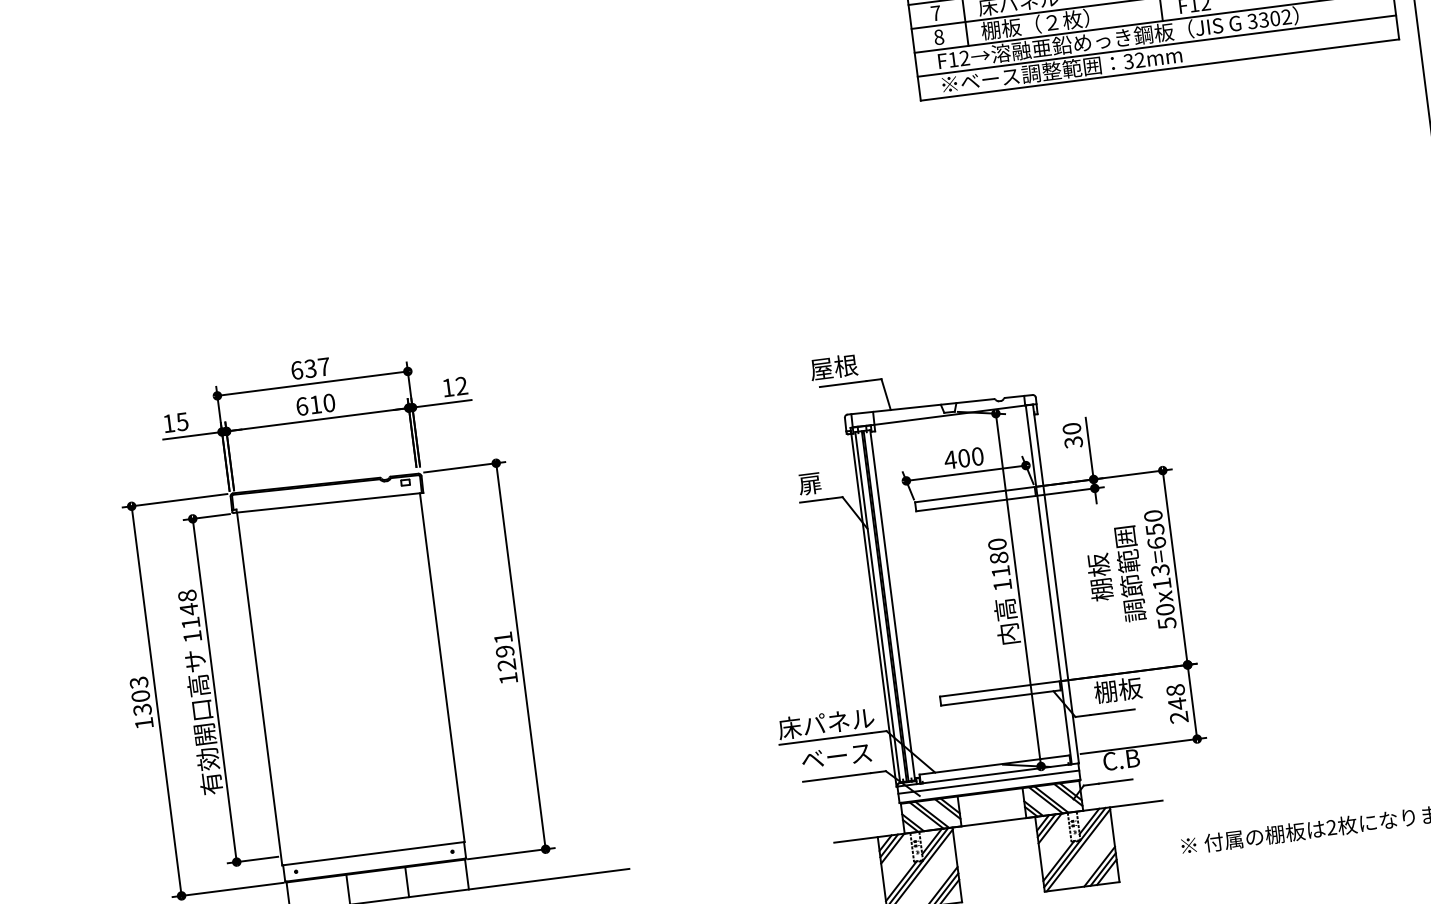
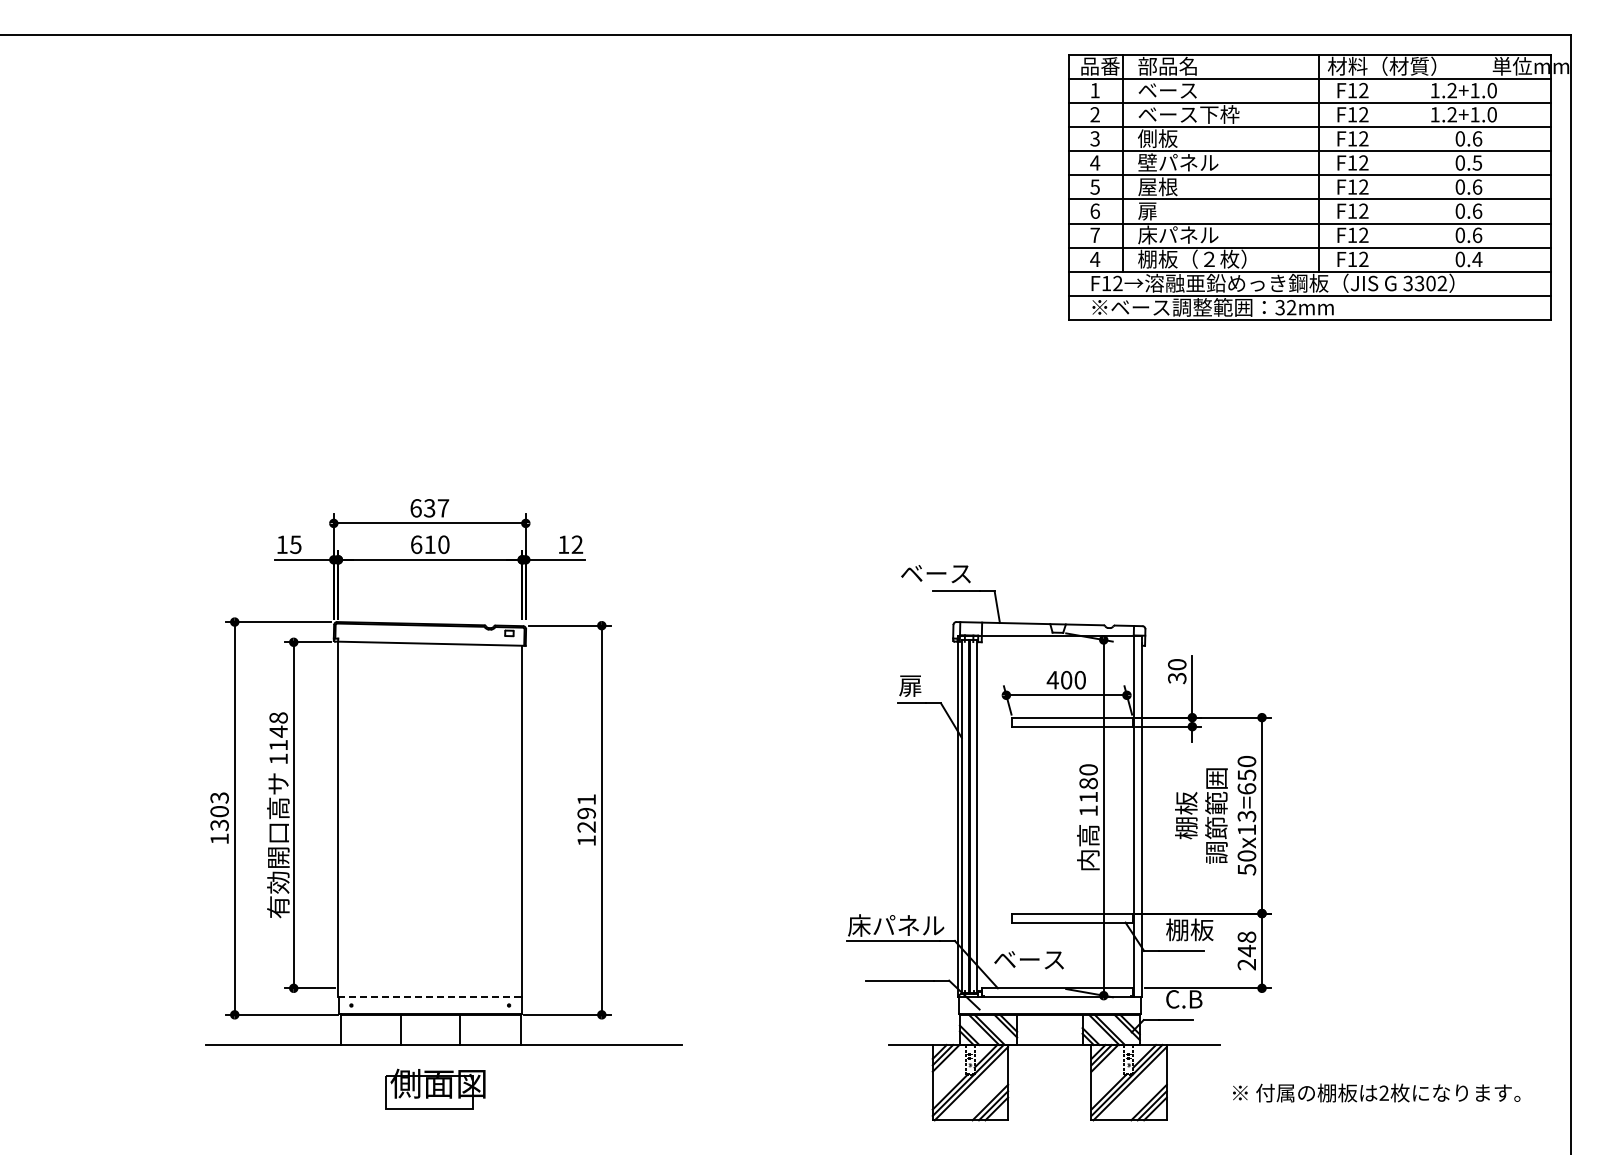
text: (939, 37) -> (1095, 259), 8 -> 4
text: (821, 368) -> (936, 573), 屋根 -> ベース
text: (836, 757) -> (1028, 960), moved
line: (988, 782) -> (1049, 1004), removed
line: (373, 853) -> (430, 997), solid -> dashed

